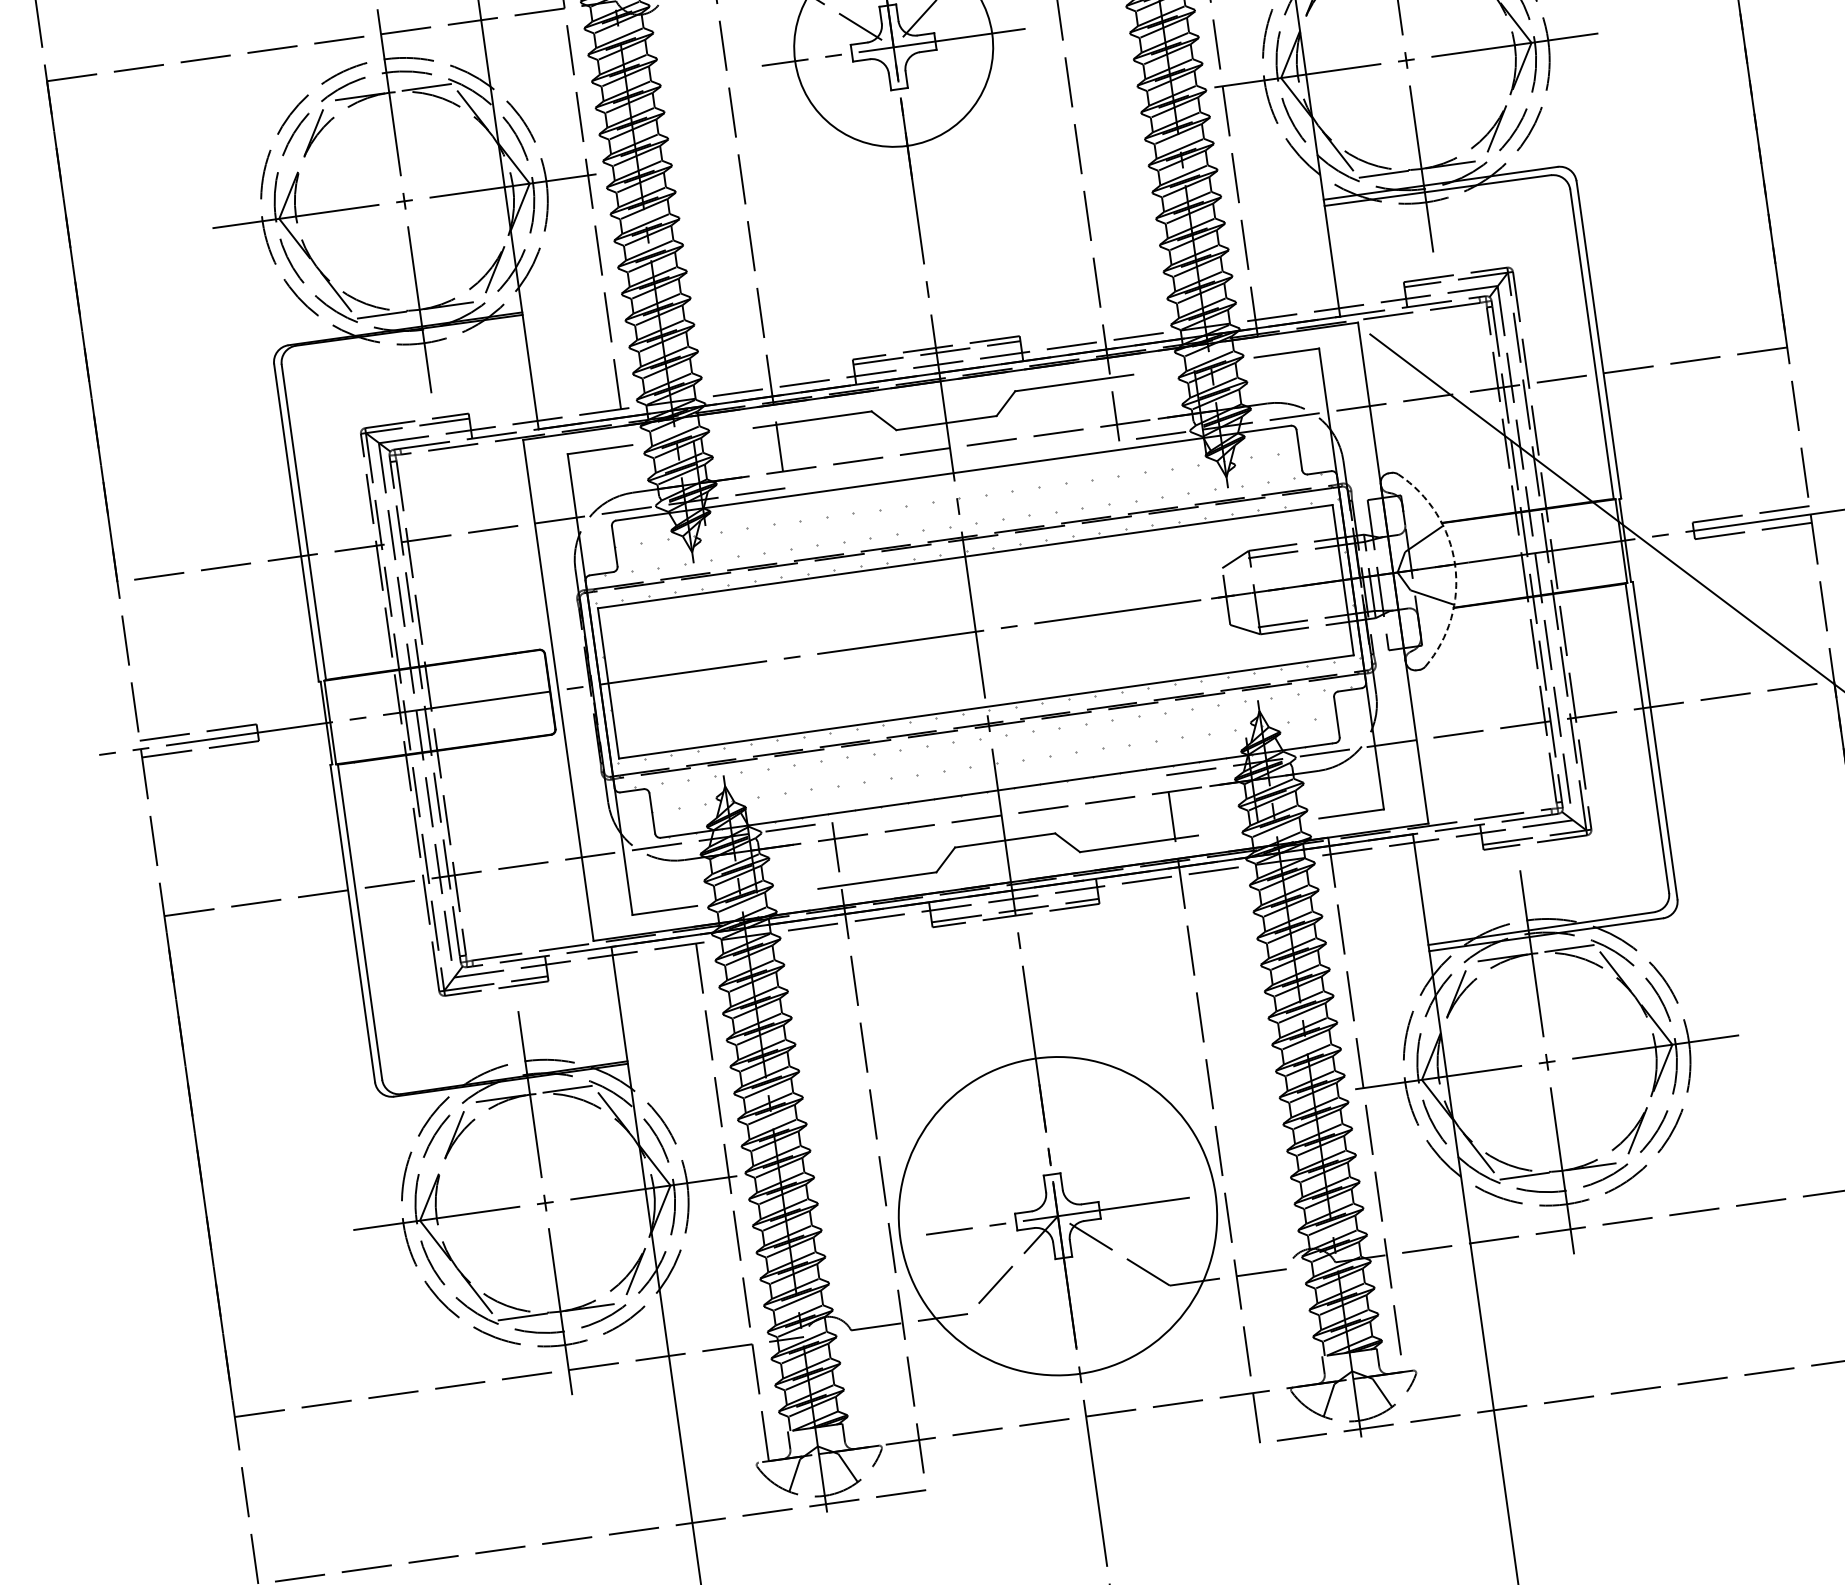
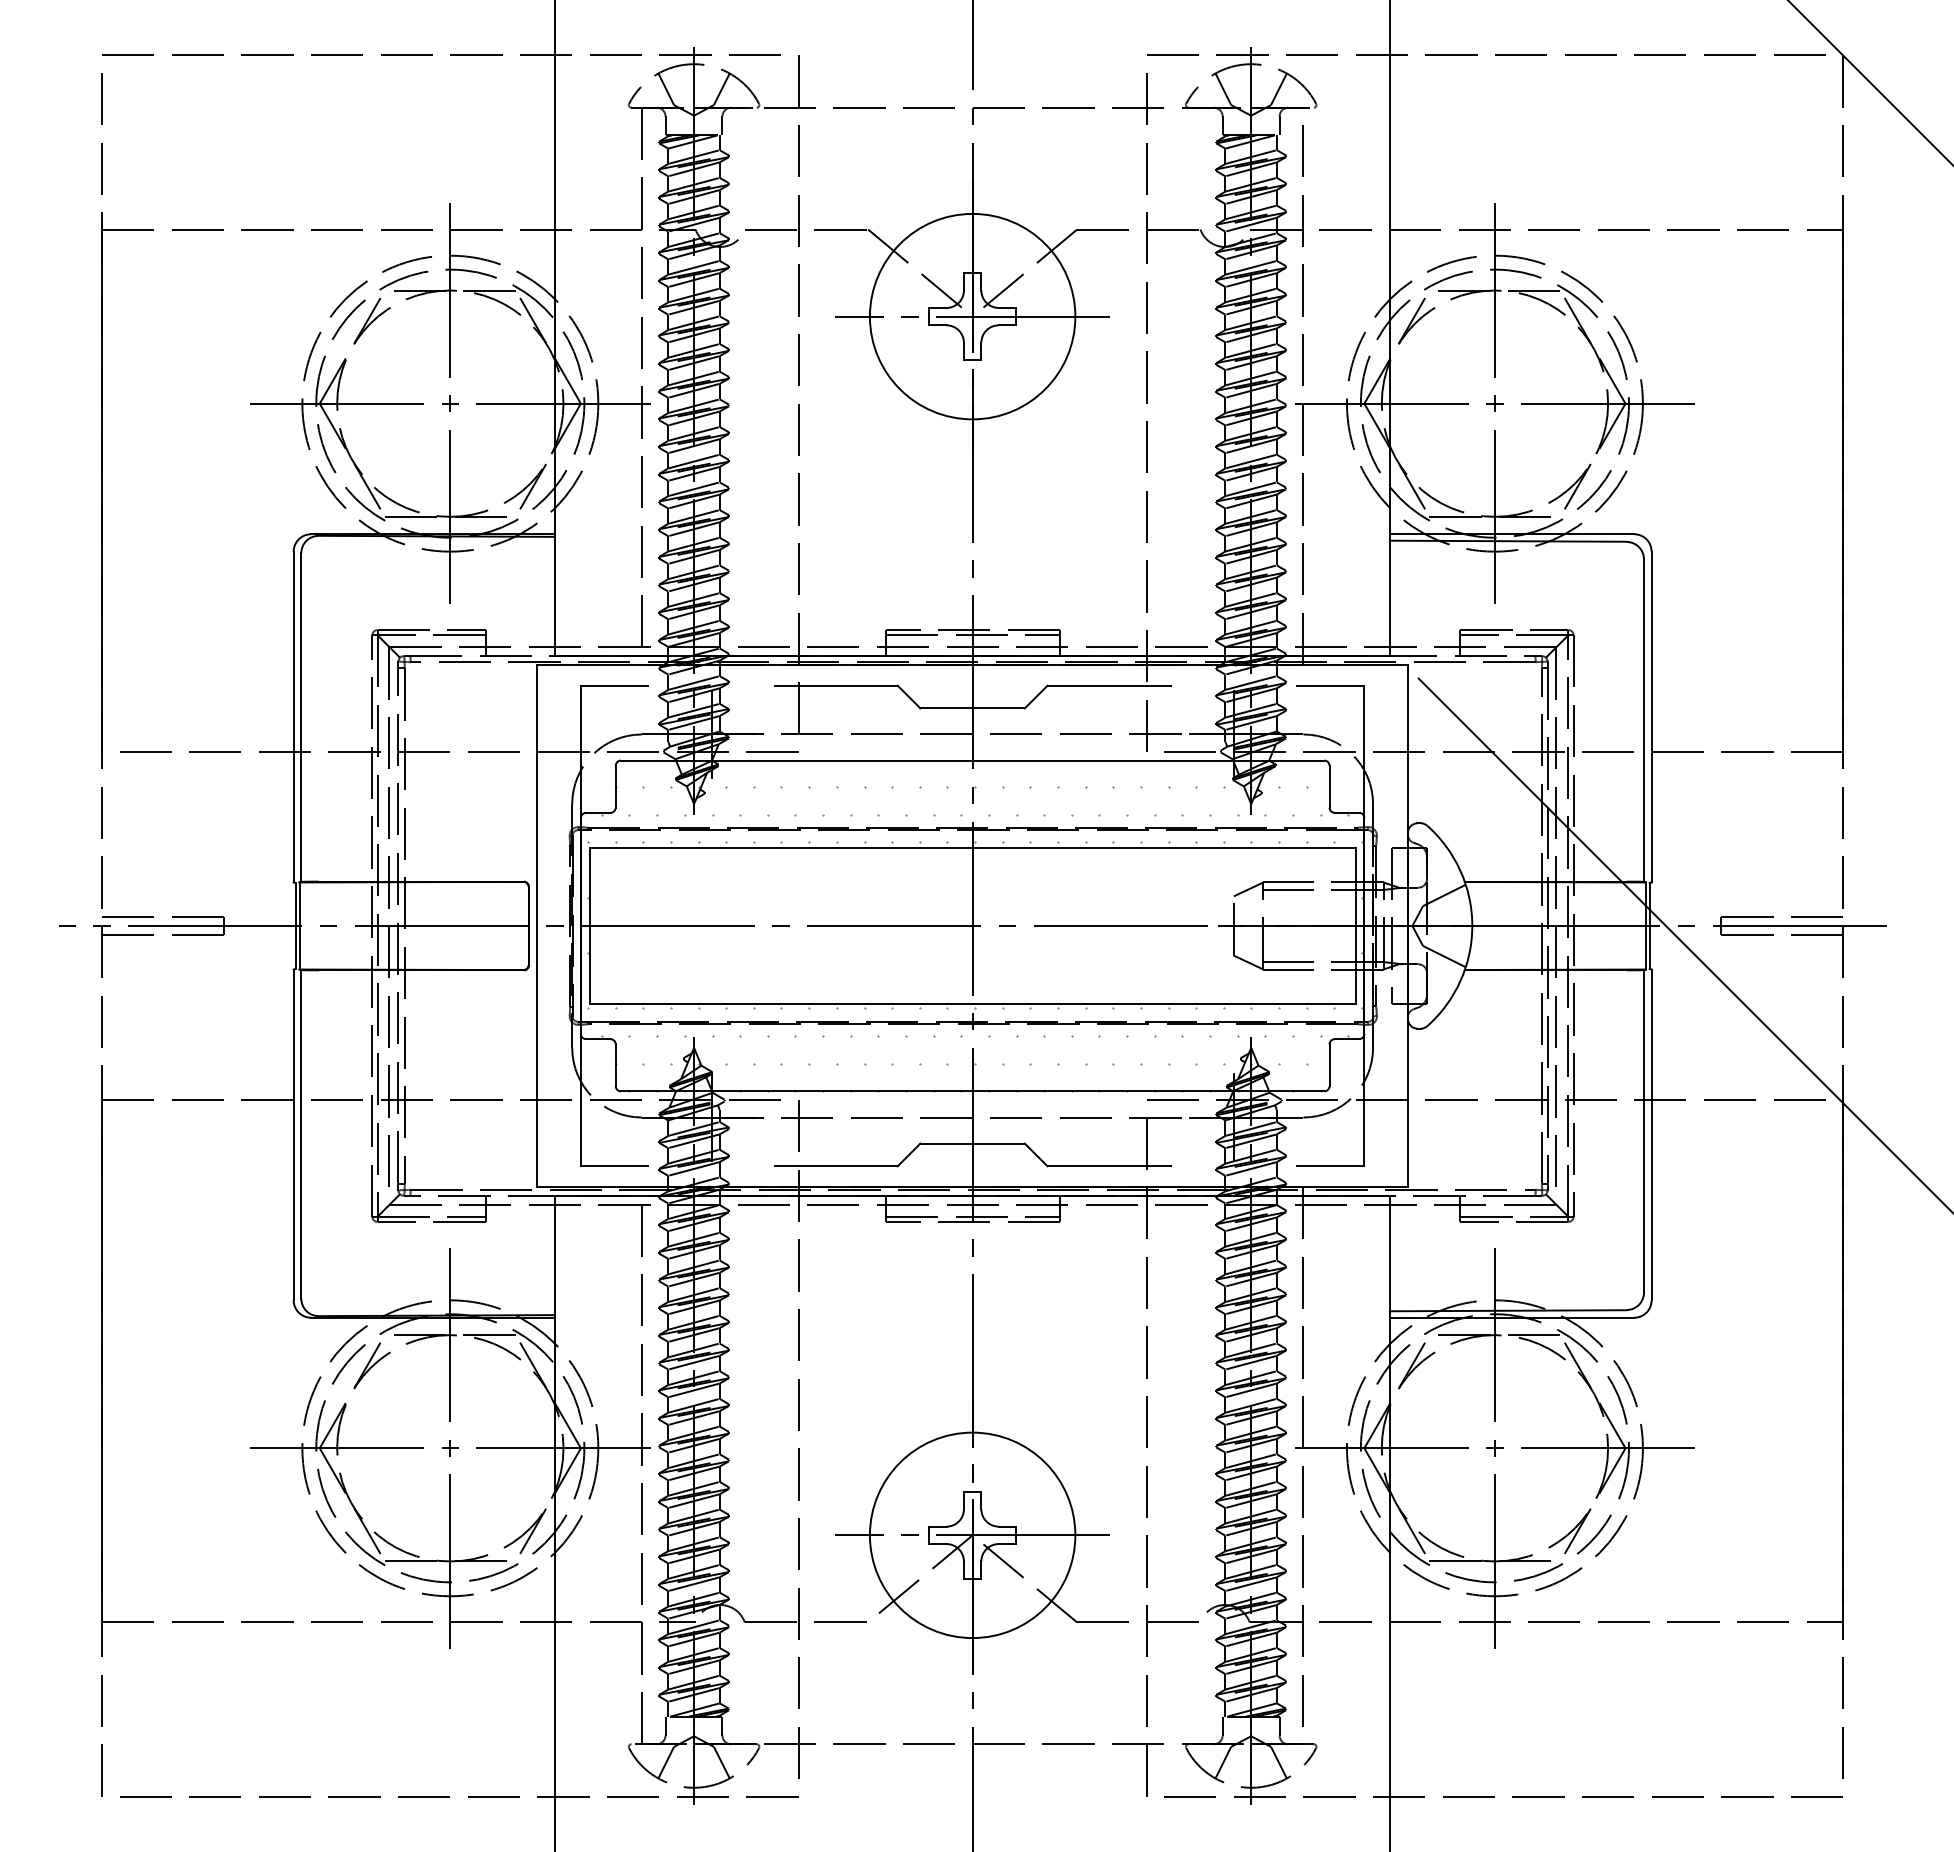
arc: (1455, 563) -> (1472, 925), dashed -> solid
circle: (1057, 1216) -> (972, 1535), size x0.62

